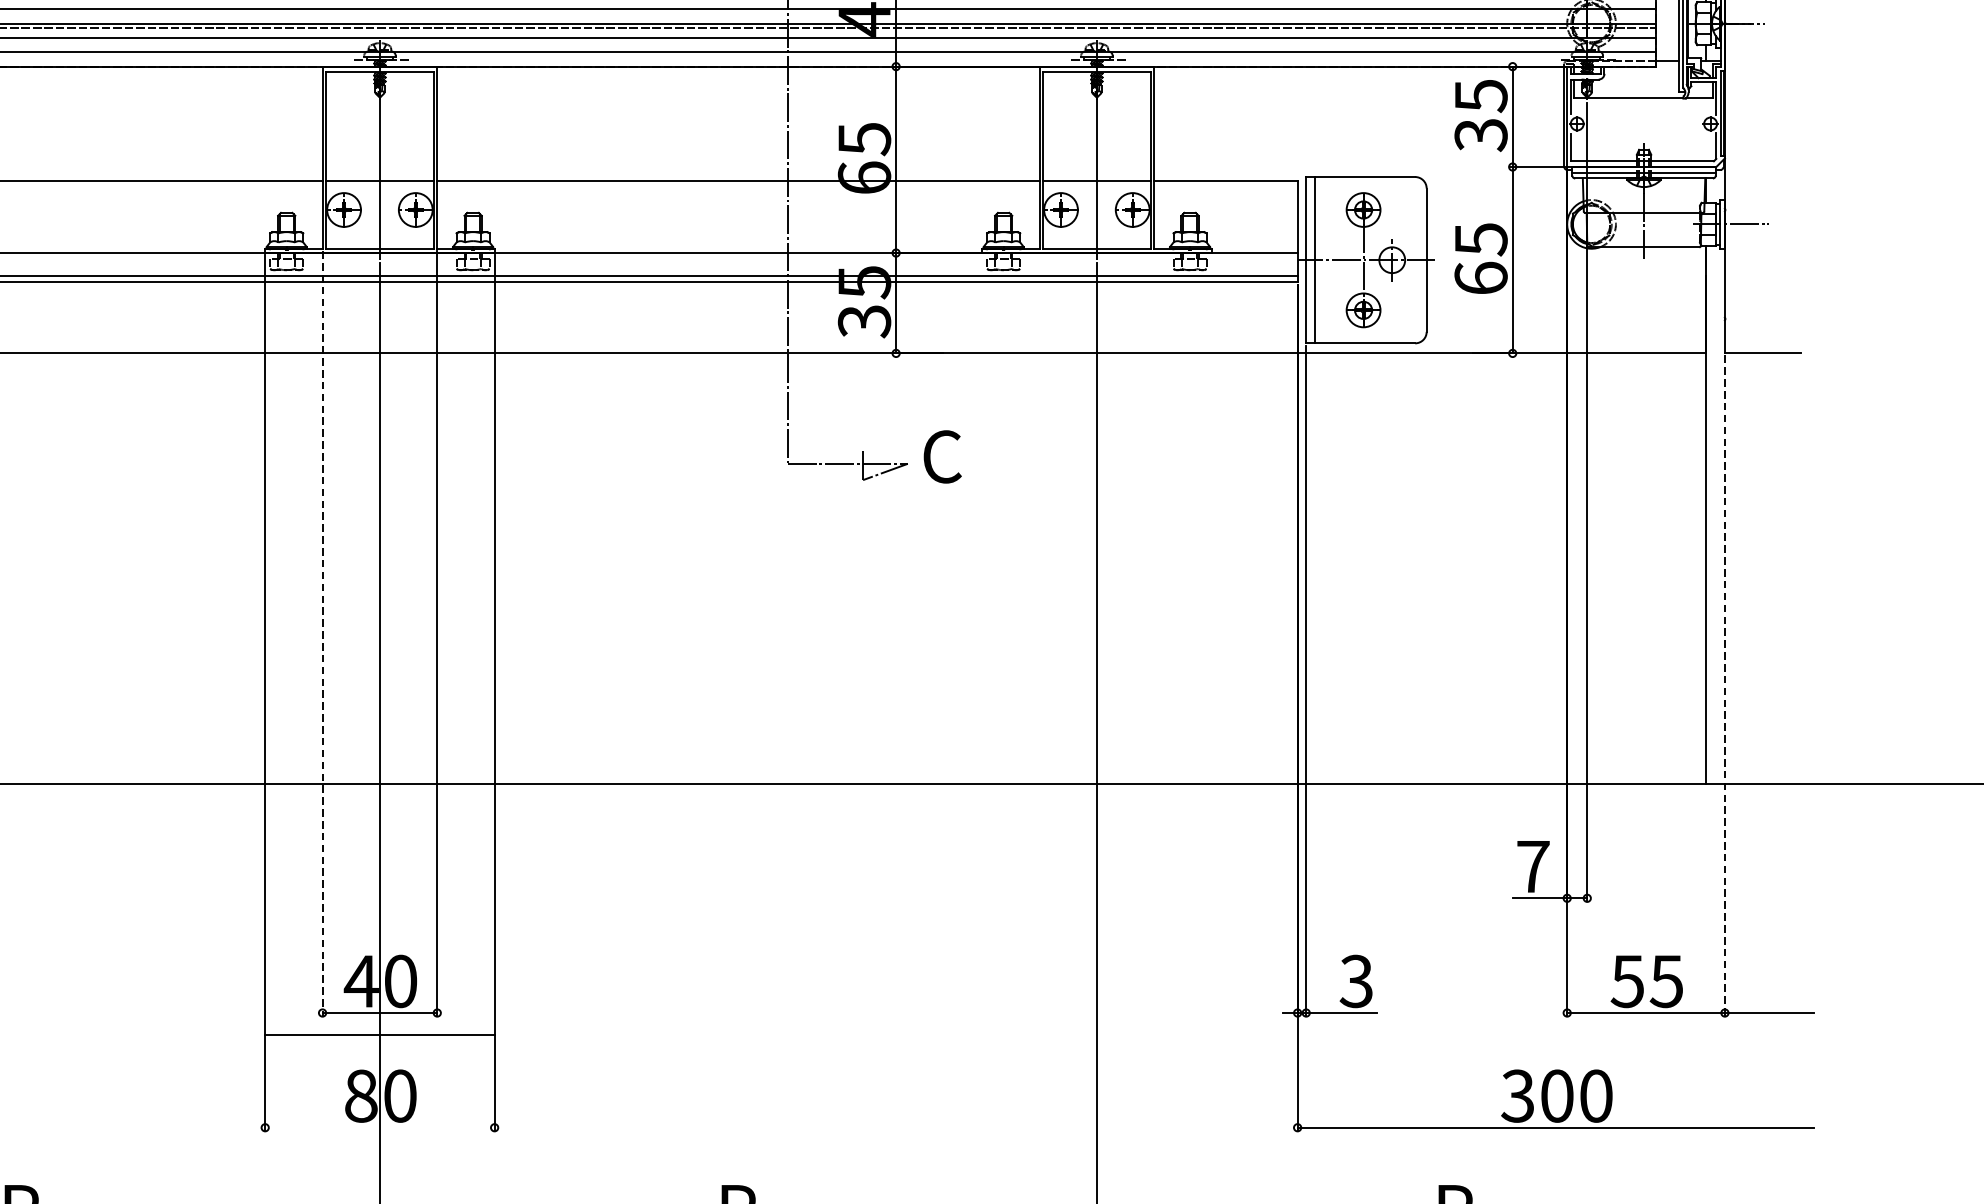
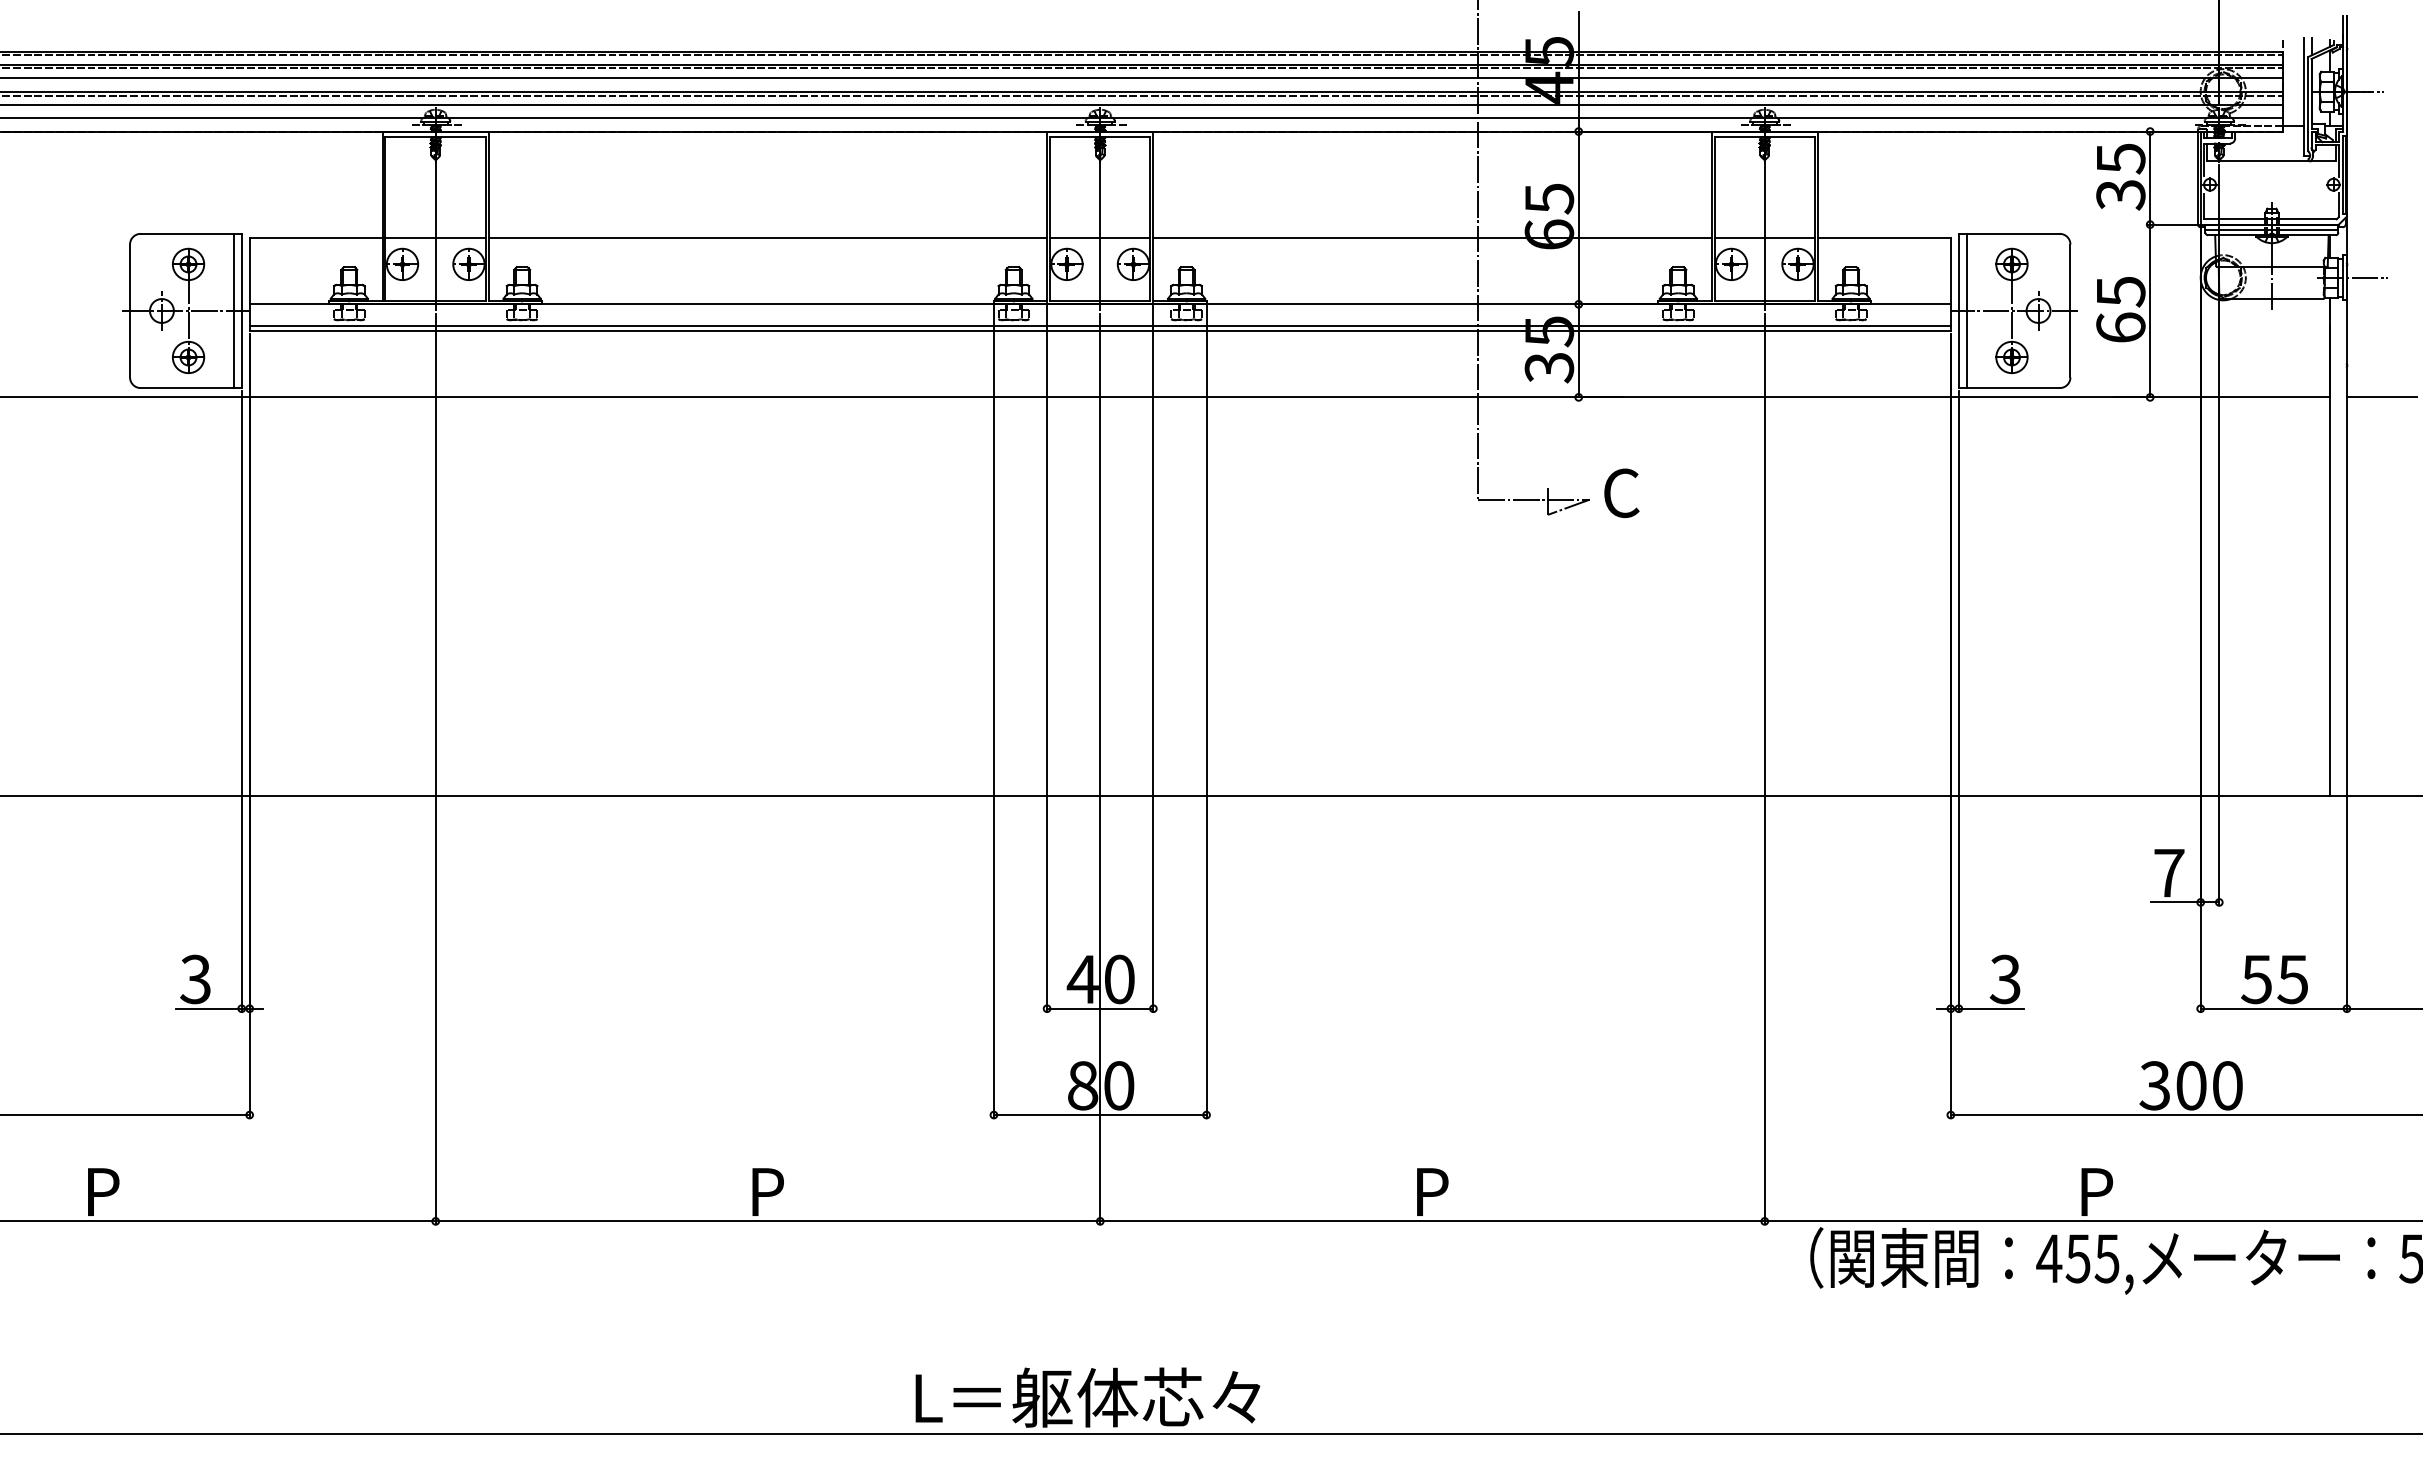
line: (323, 634) -> (1047, 657), dashed -> solid
line: (1724, 685) -> (2346, 705), dashed -> solid
line: (379, 1035) -> (1099, 1115), moved

